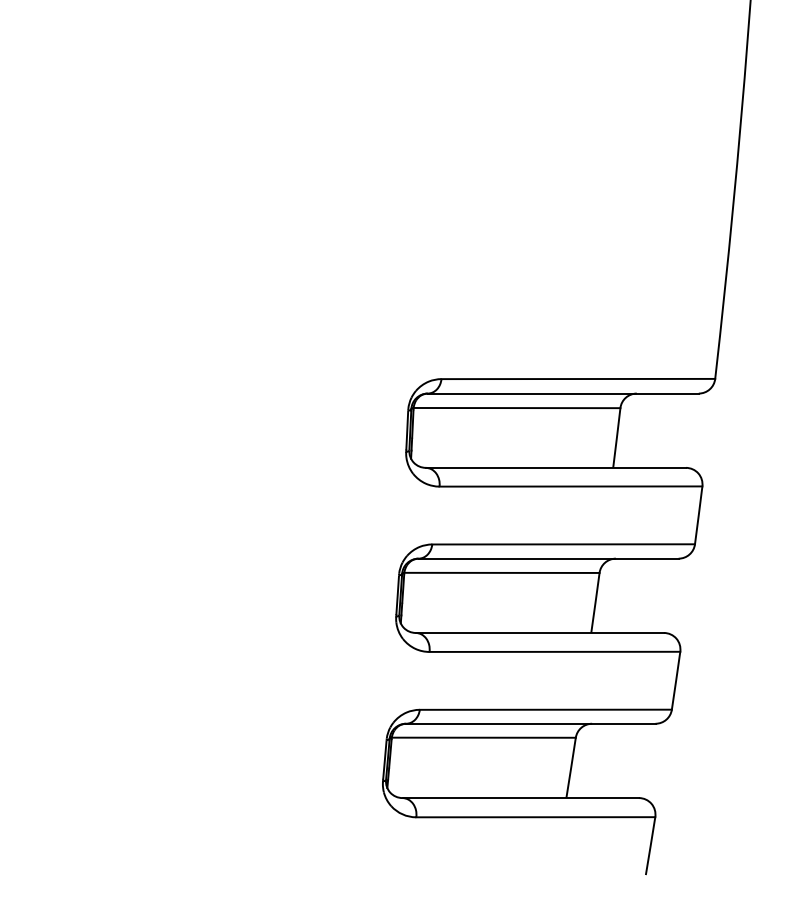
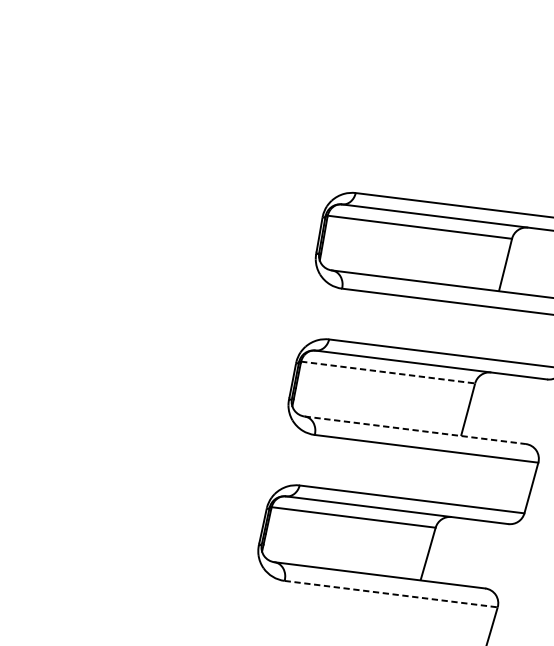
line: (501, 572) -> (387, 372), solid -> dashed
line: (540, 632) -> (415, 429), solid -> dashed
line: (535, 817) -> (390, 594), solid -> dashed

